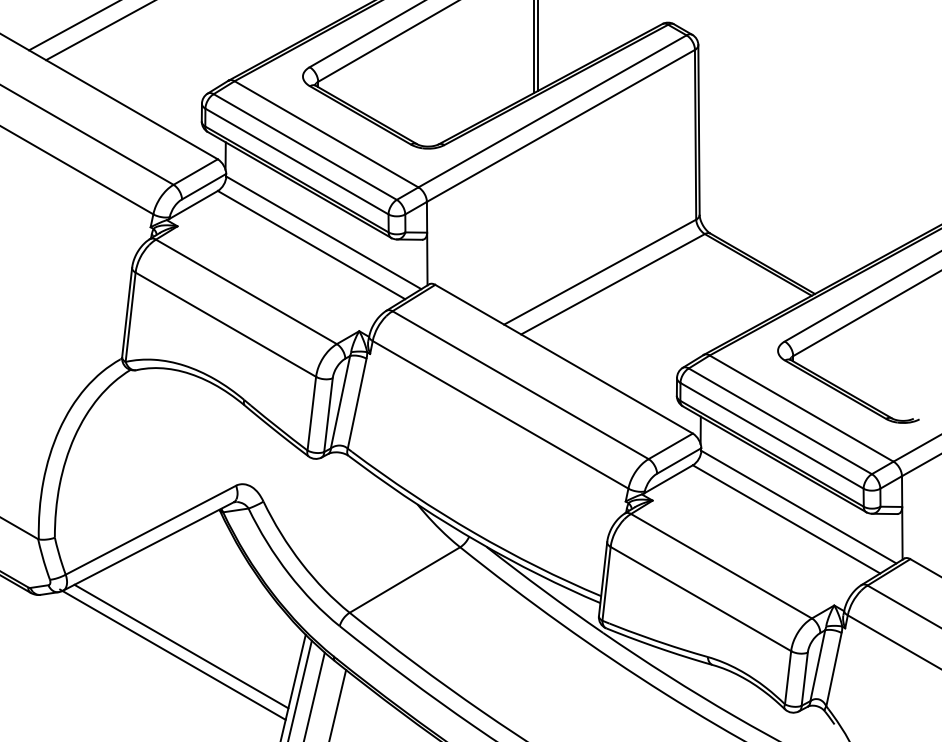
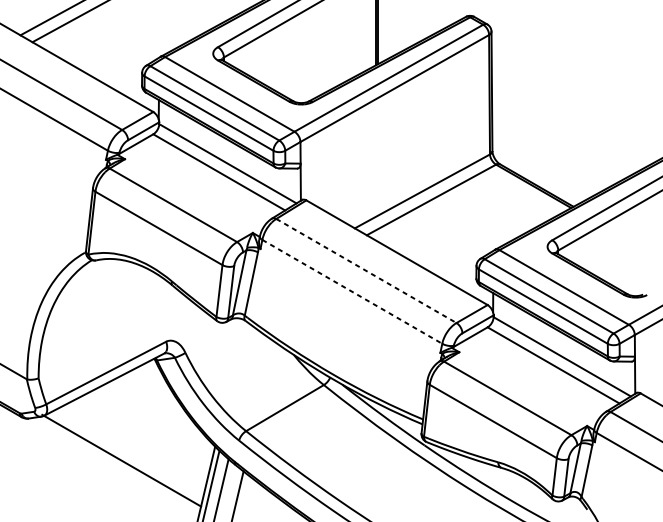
line: (520, 385) -> (366, 271), solid -> dashed
line: (500, 414) -> (352, 291), solid -> dashed
line: (181, 646) -> (127, 454), removed

